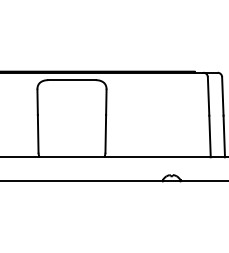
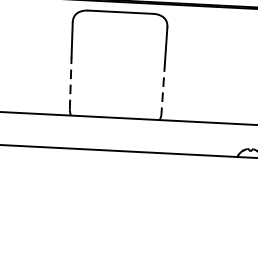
line: (38, 133) -> (71, 82), solid -> dashed
line: (105, 133) -> (162, 87), solid -> dashed

